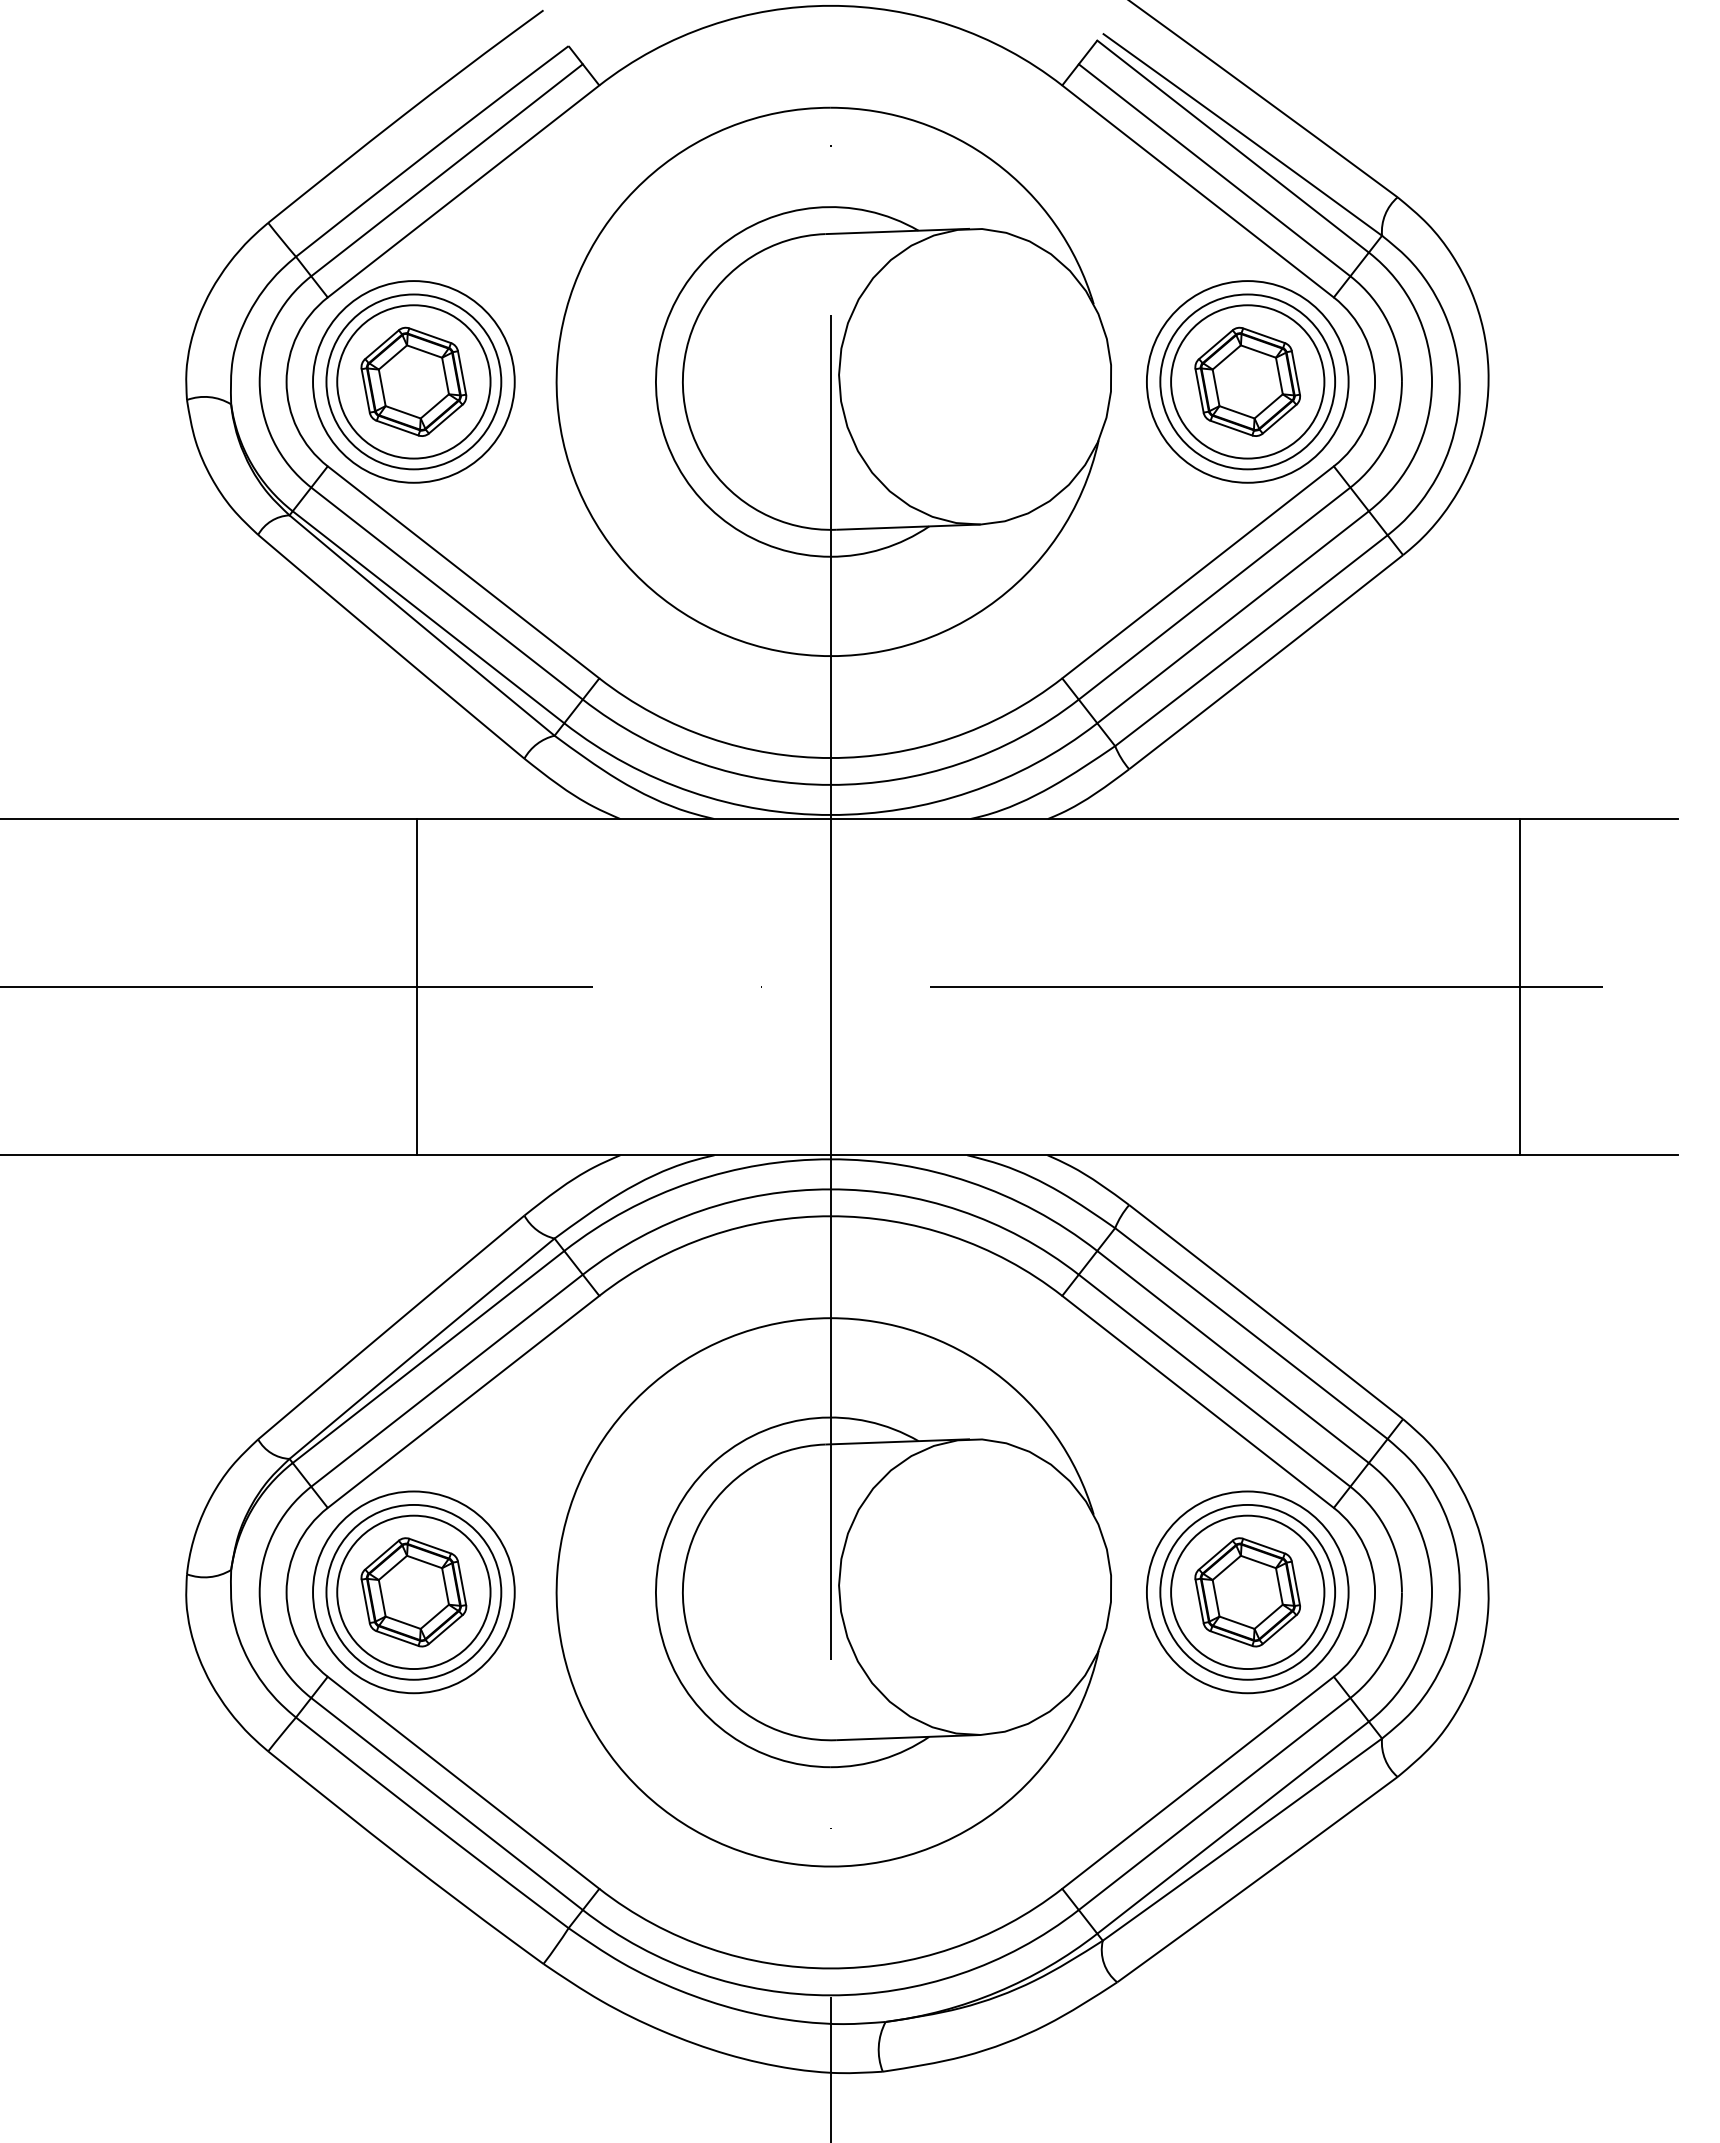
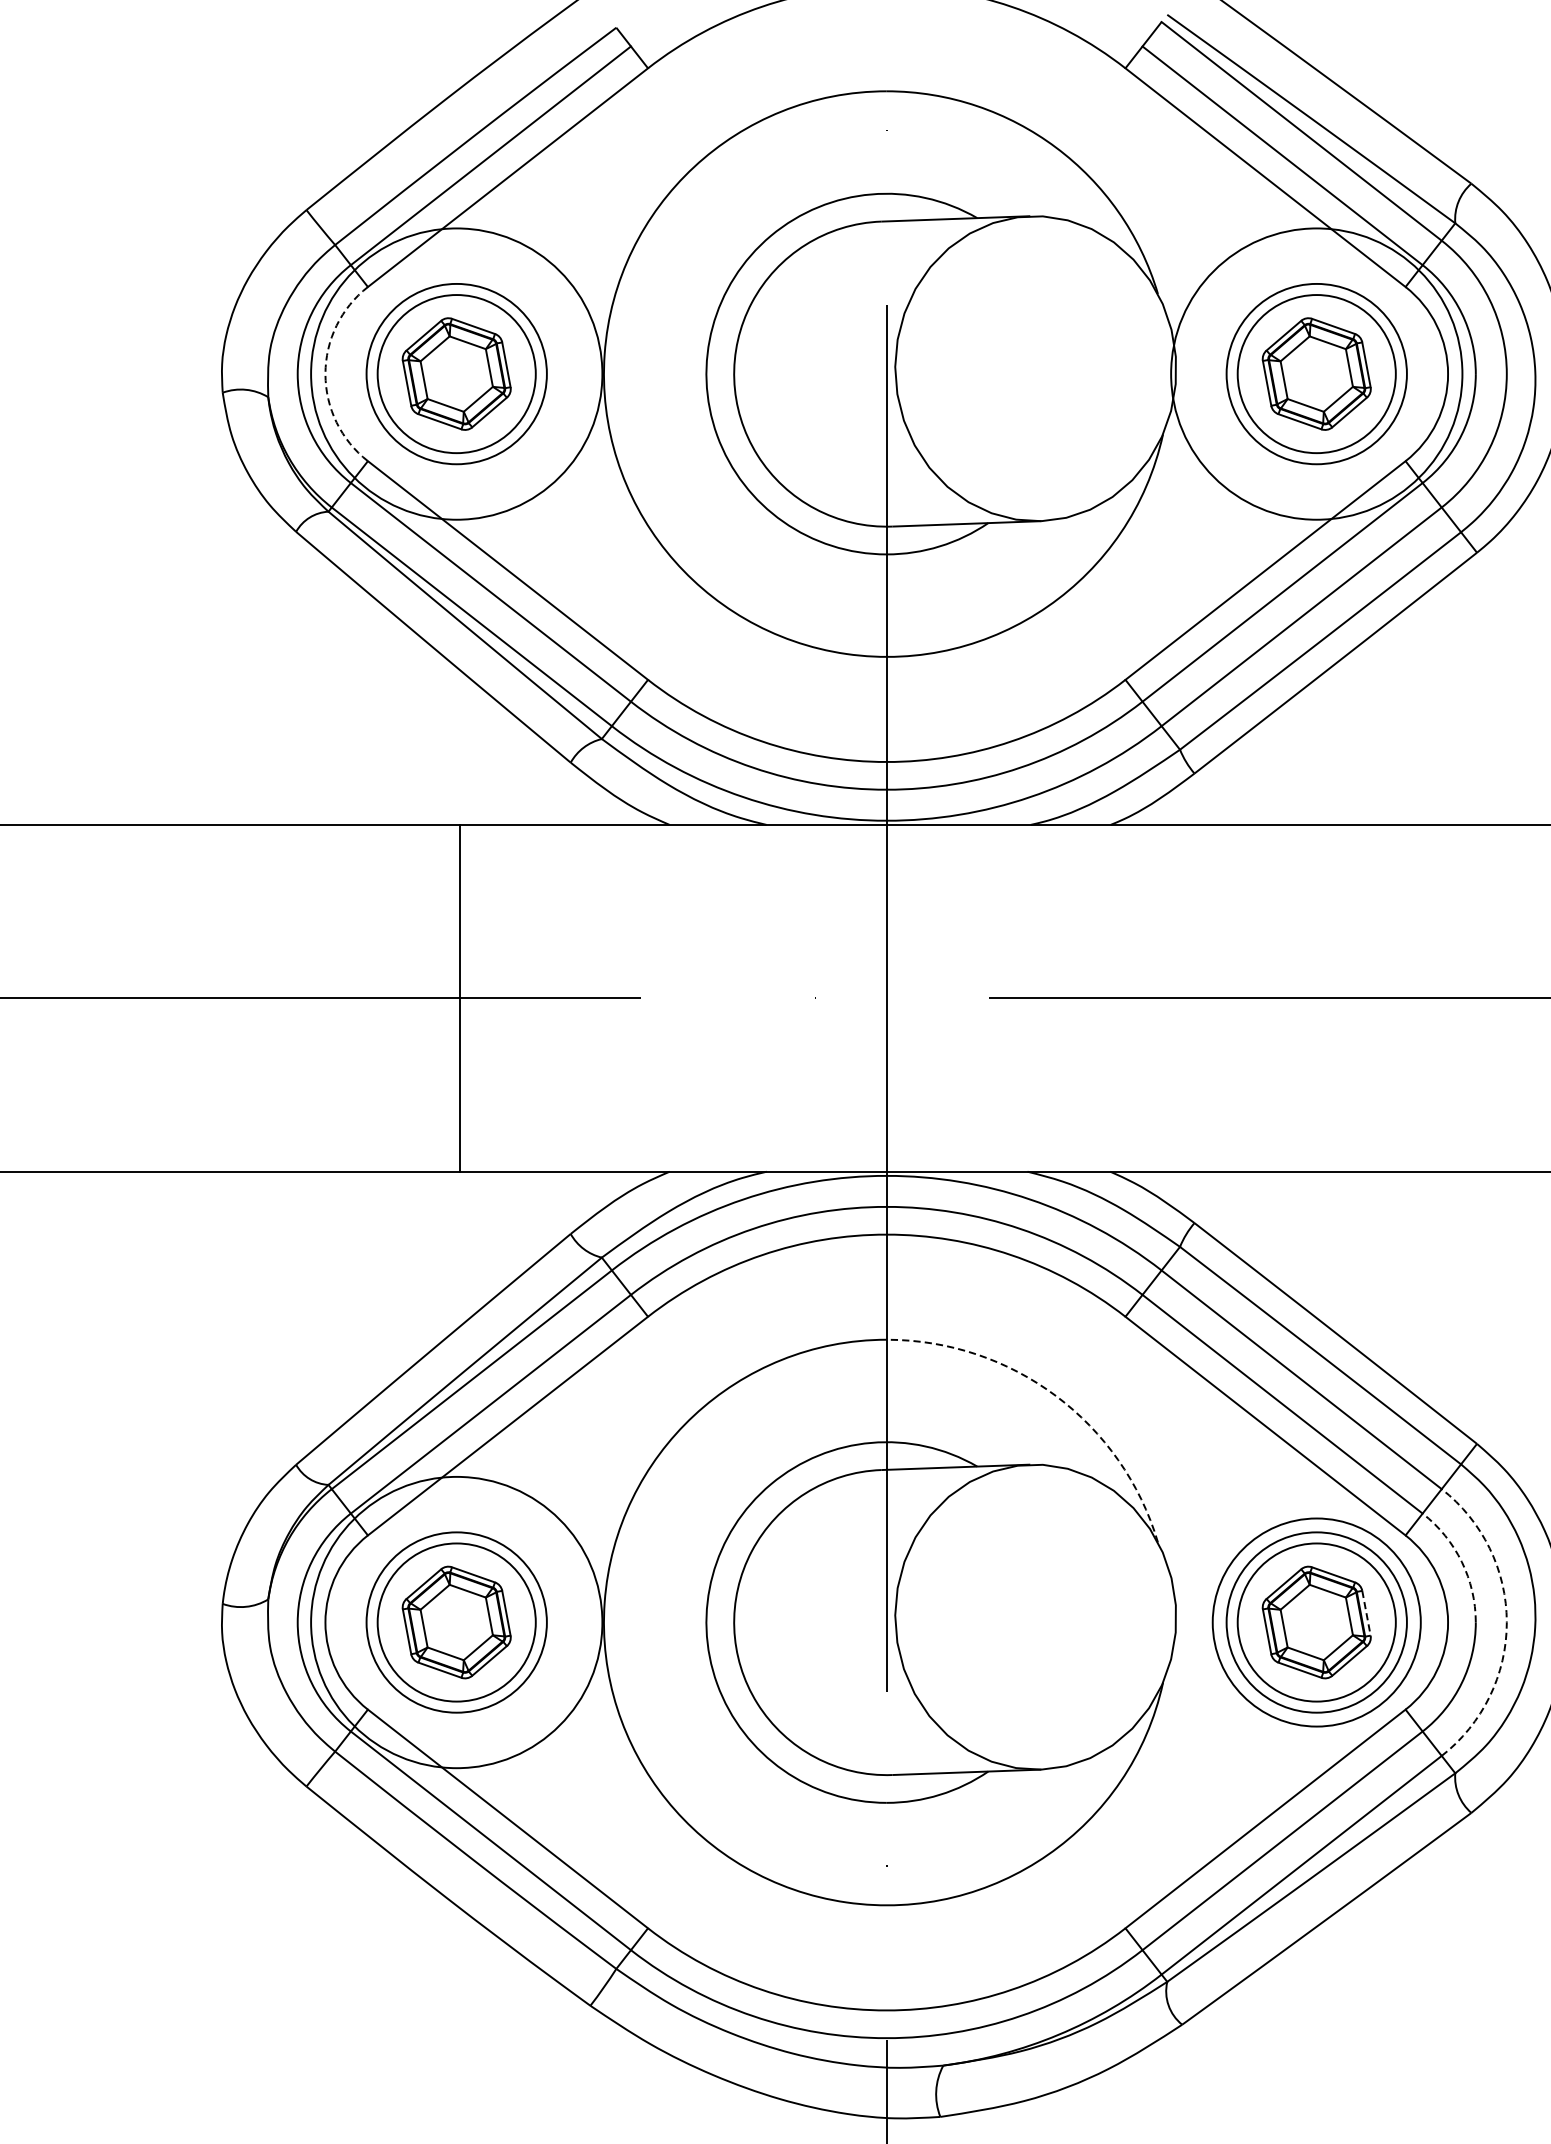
arc: (286, 381) -> (325, 373), solid -> dashed
circle: (413, 381) -> (456, 373), size x1.4
circle: (1247, 381) -> (1316, 373), size x1.4
arc: (994, 1372) -> (1055, 1395), solid -> dashed
arc: (1388, 1533) -> (1461, 1561), solid -> dashed
line: (1296, 1583) -> (1367, 1613), solid -> dashed
circle: (413, 1592) -> (456, 1622), size x1.4
arc: (1431, 1592) -> (1506, 1622), solid -> dashed

